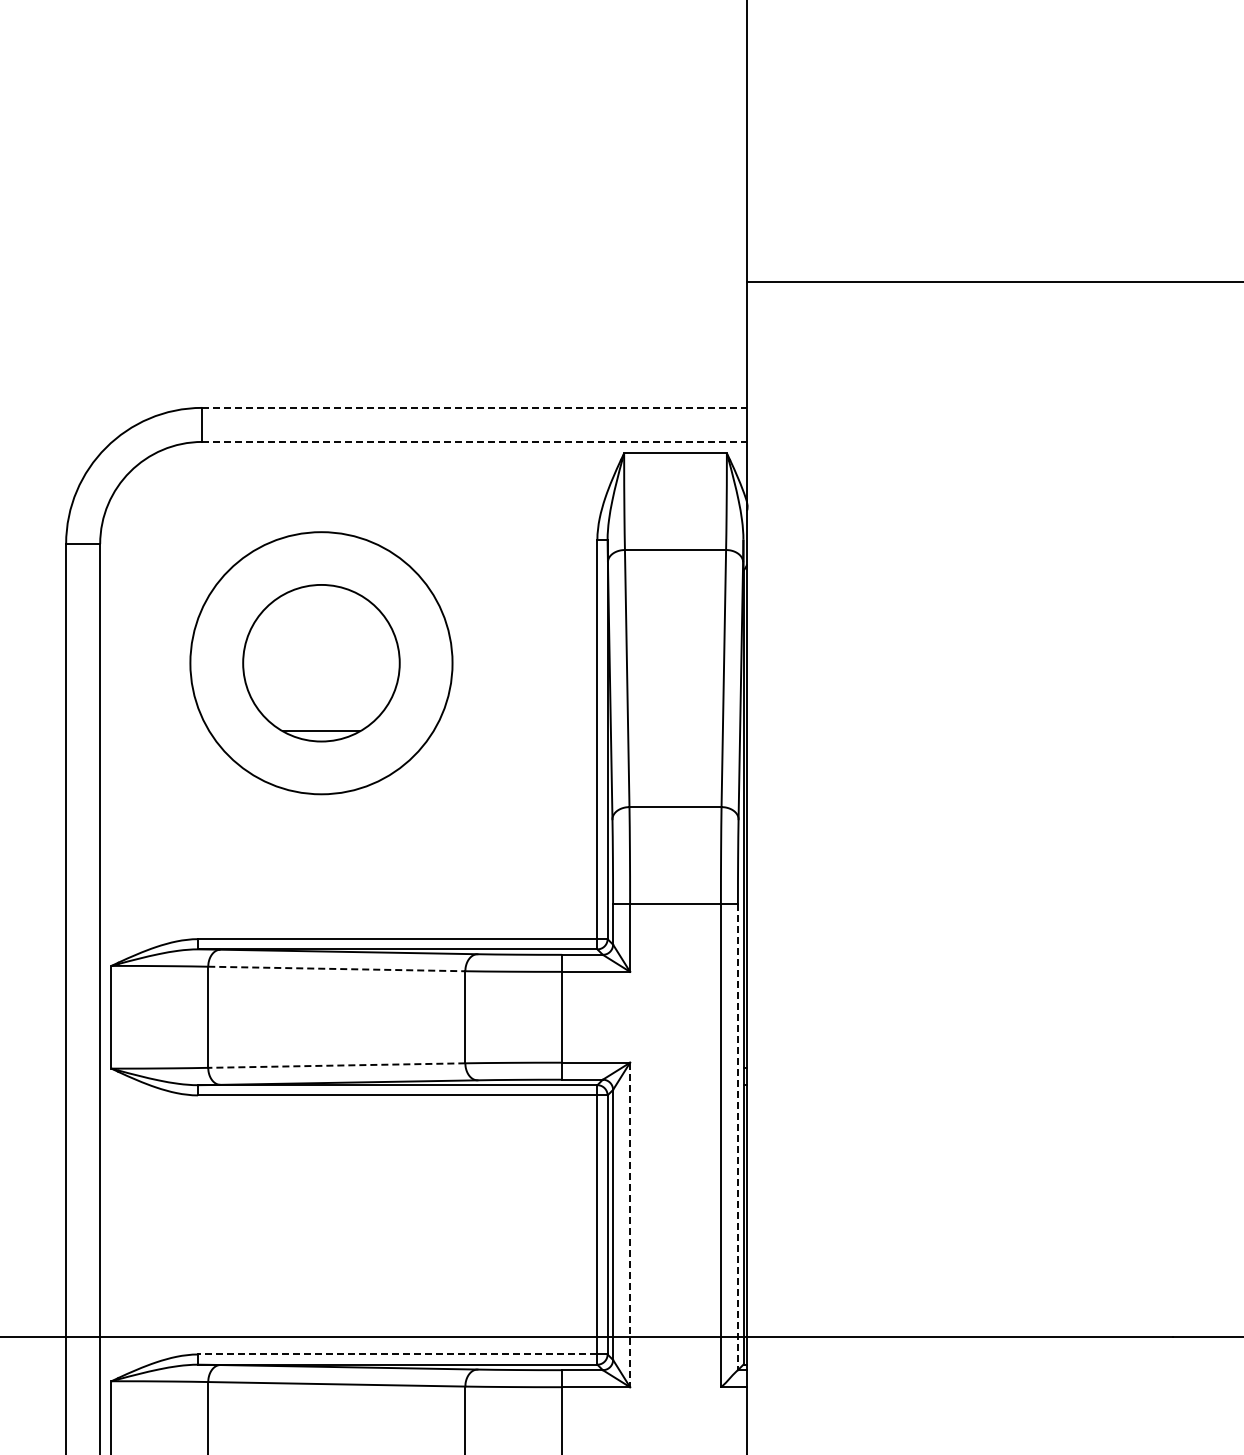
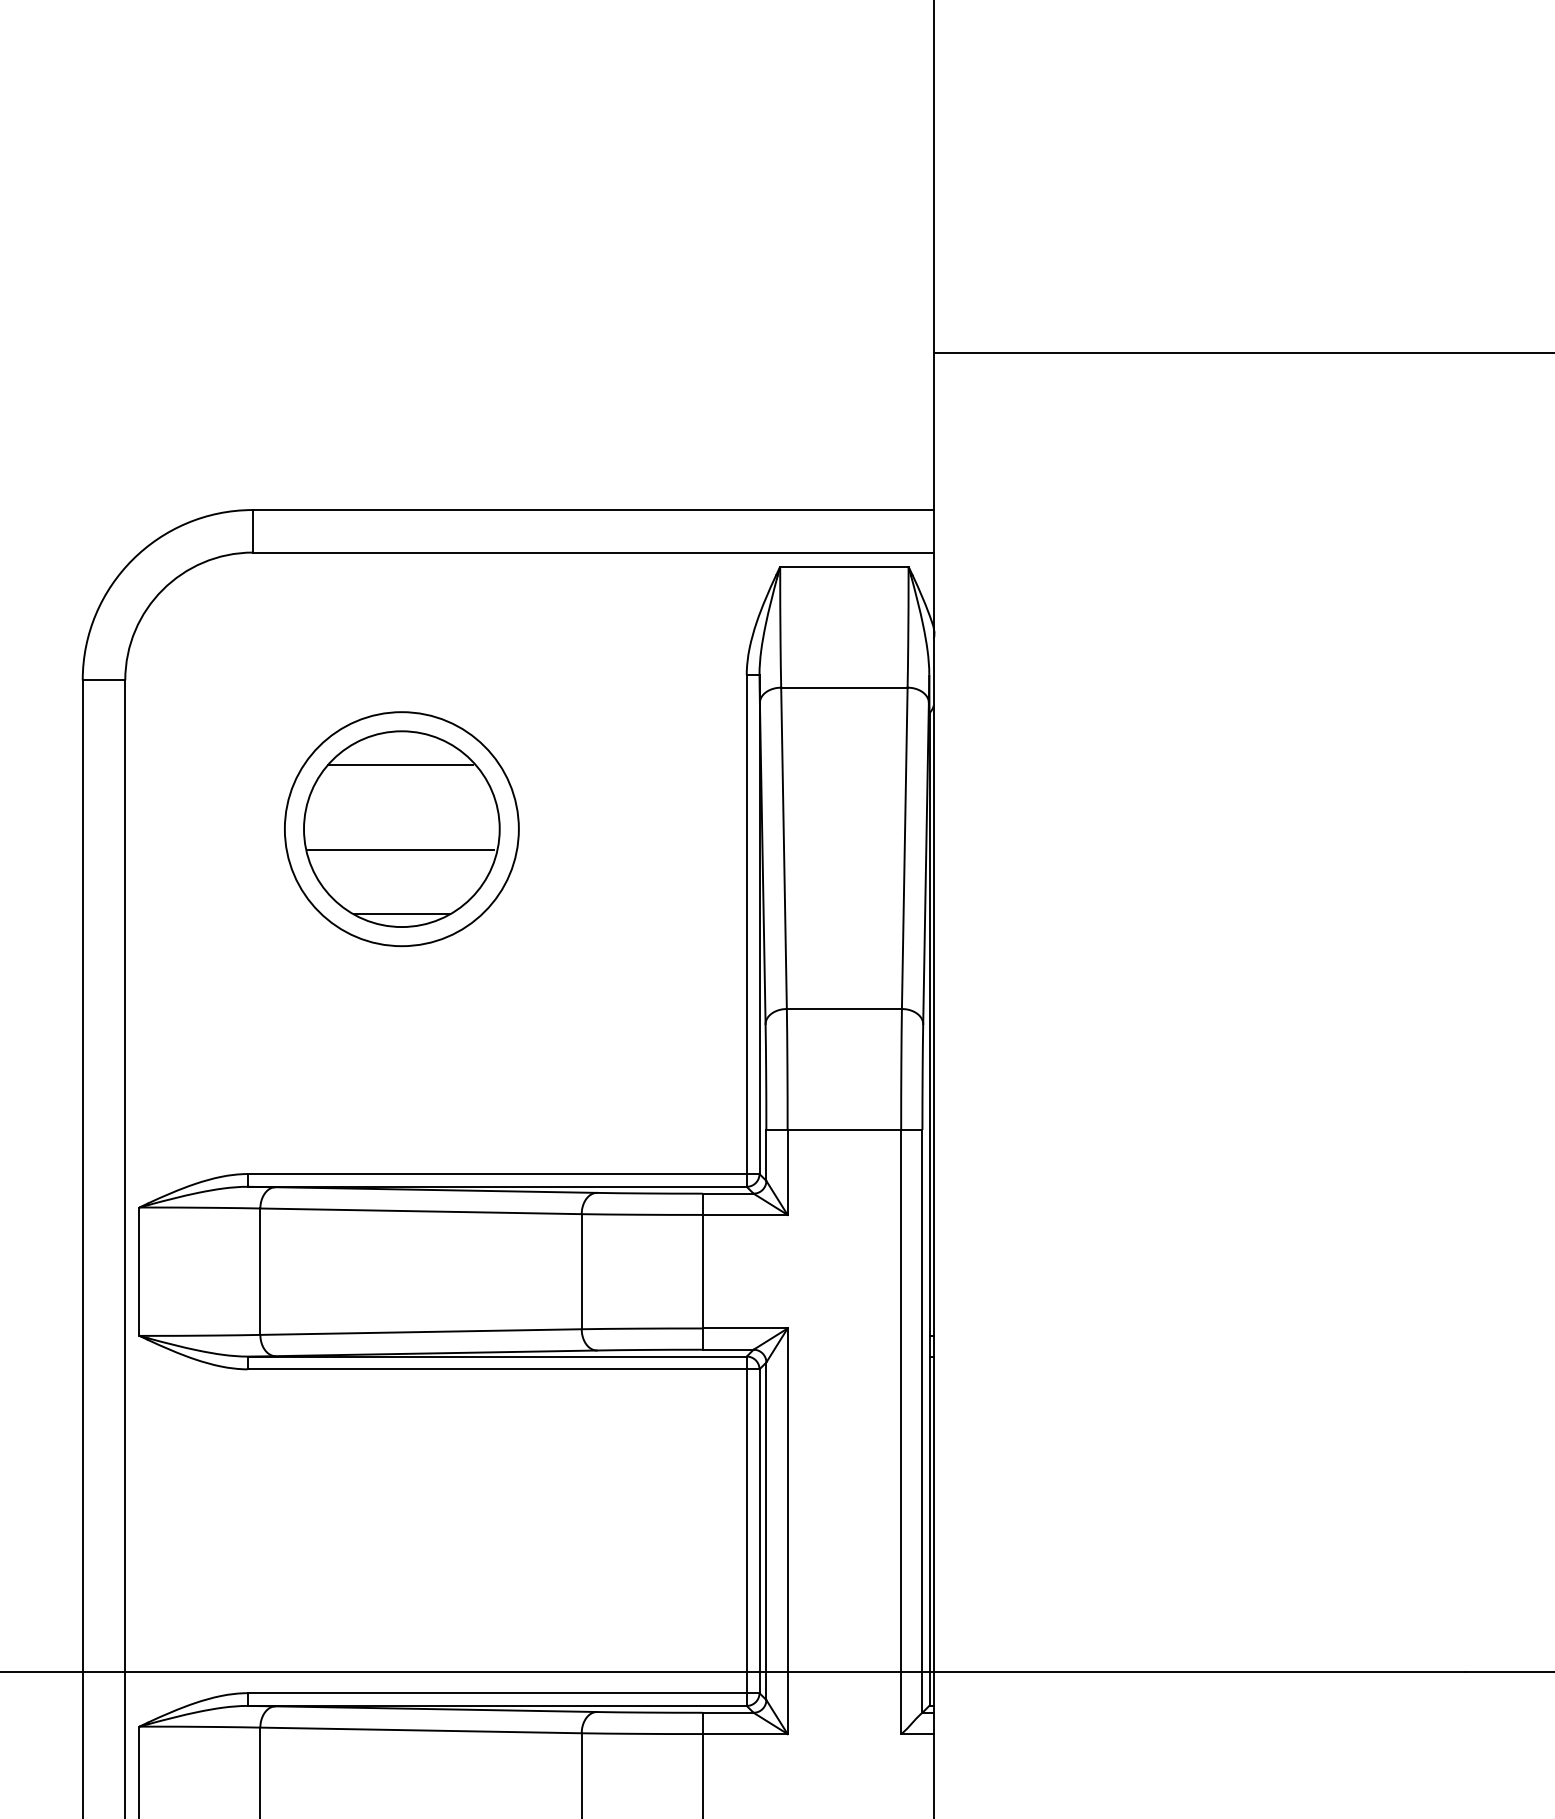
line: (475, 407) -> (594, 509), dashed -> solid
line: (475, 441) -> (594, 552), dashed -> solid
line: (320, 612) -> (400, 765), added
circle: (321, 662) -> (401, 828), size x0.71
line: (320, 680) -> (400, 850), added
line: (336, 968) -> (420, 1210), dashed -> solid
line: (336, 1065) -> (420, 1331), dashed -> solid
line: (737, 1137) -> (921, 1421), dashed -> solid
line: (630, 1225) -> (788, 1531), dashed -> solid
line: (397, 1354) -> (496, 1693), dashed -> solid

